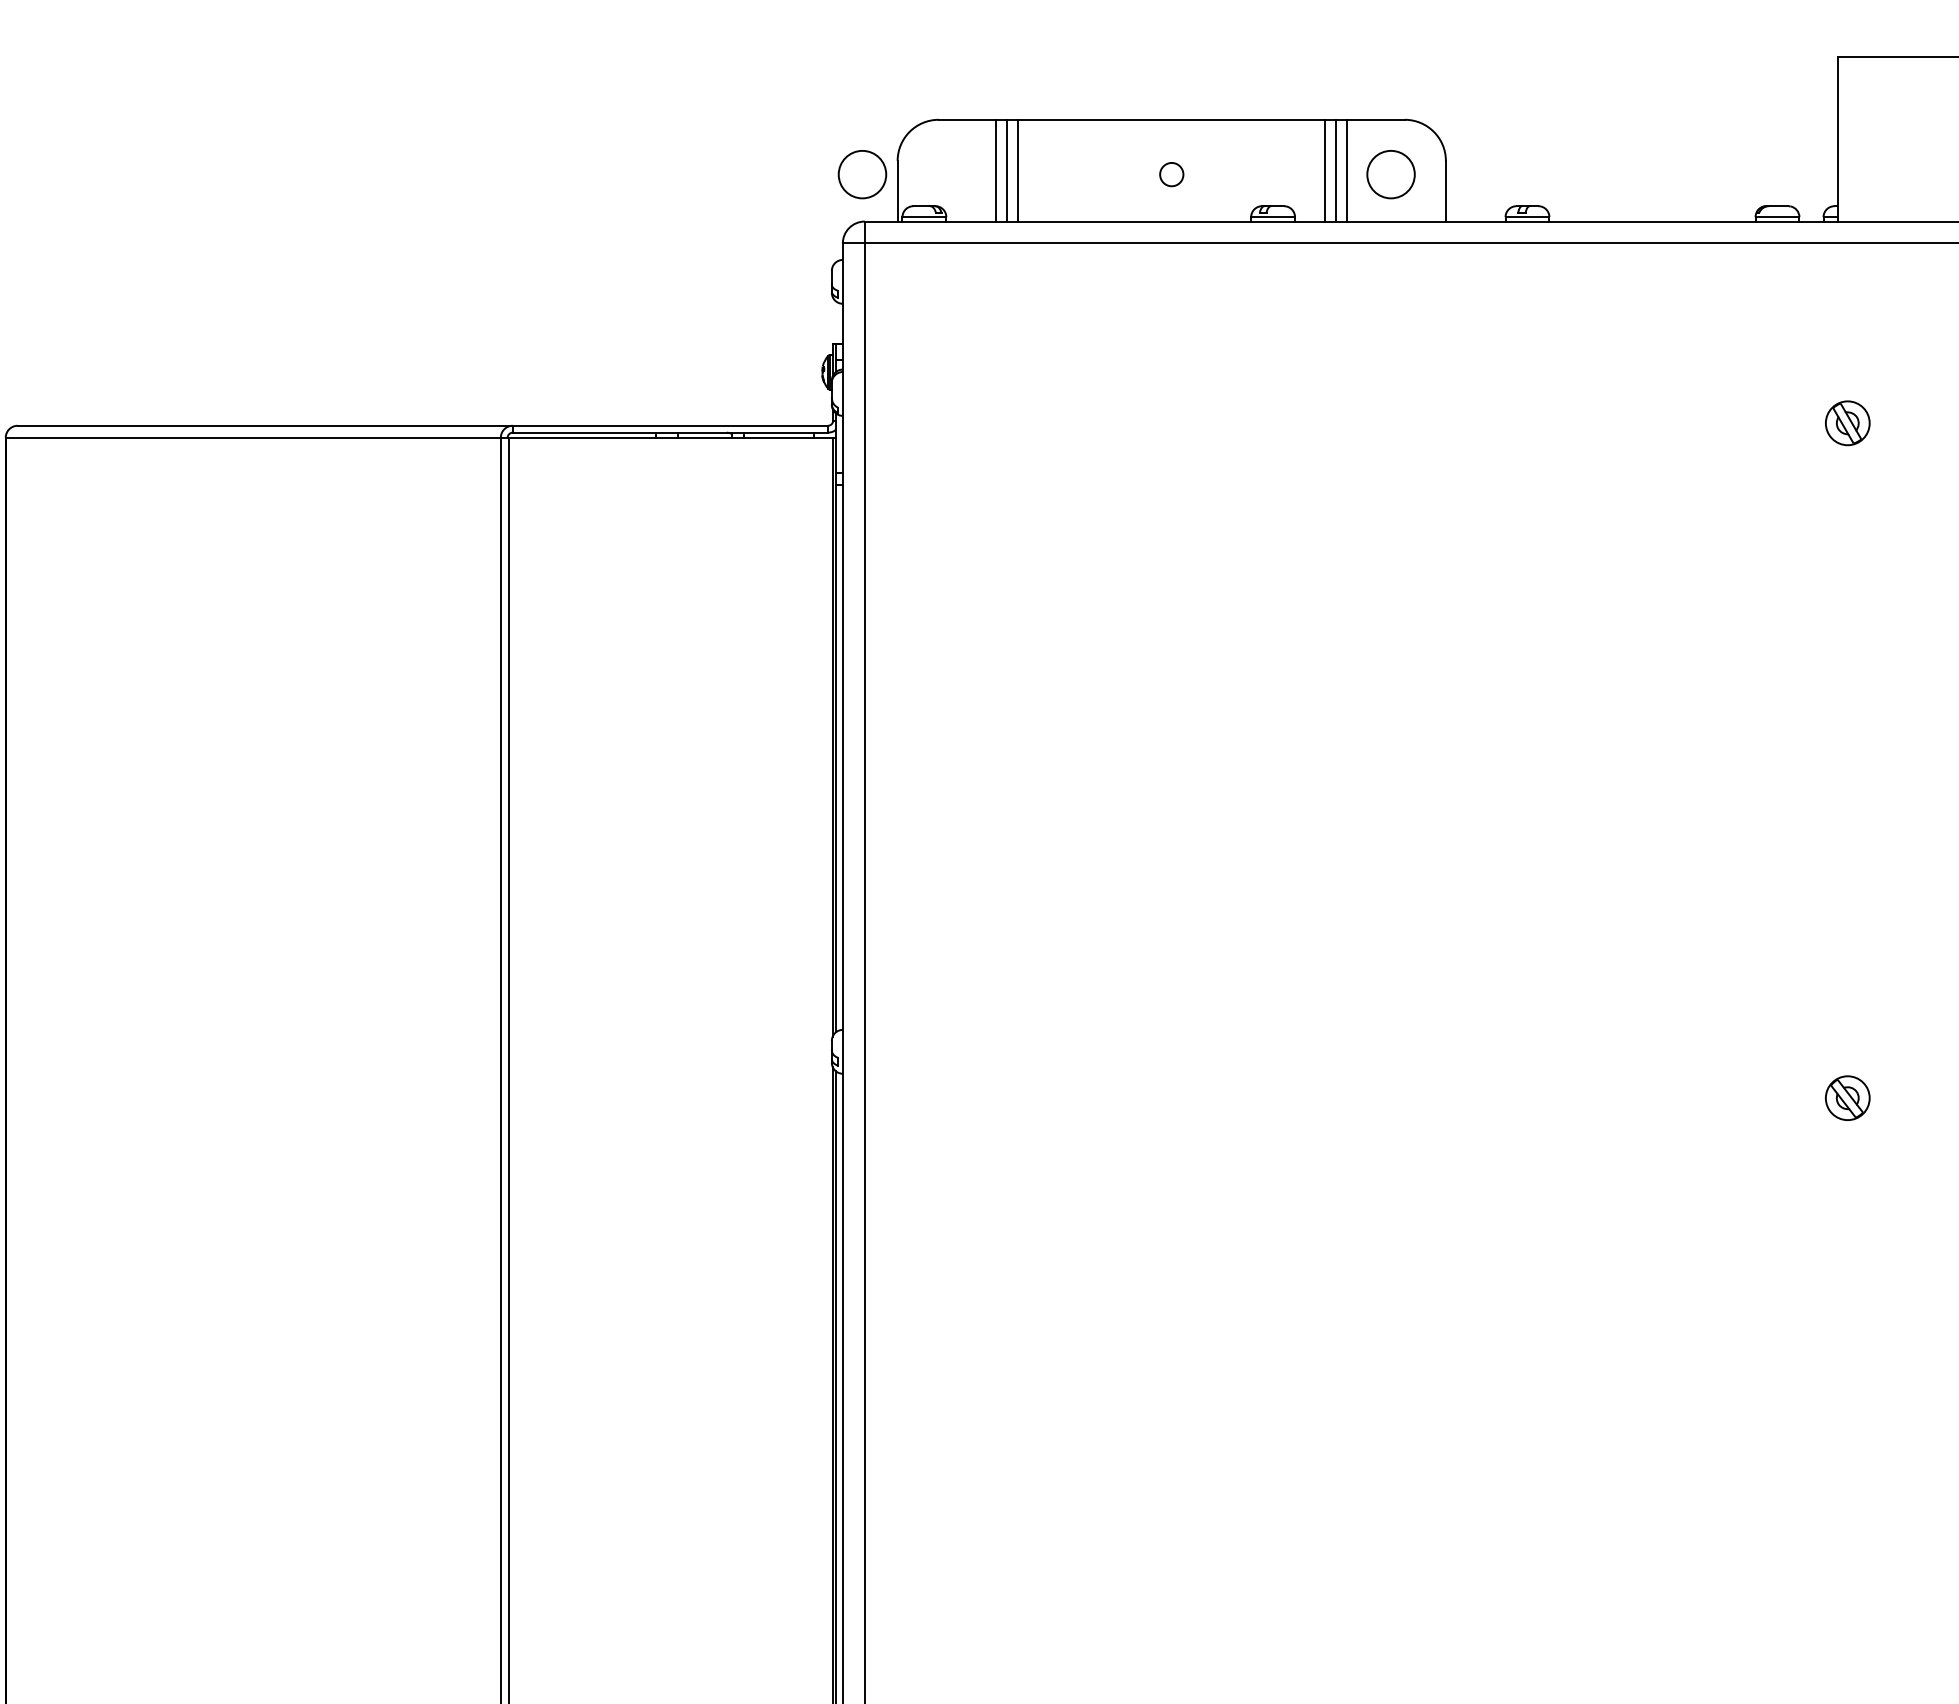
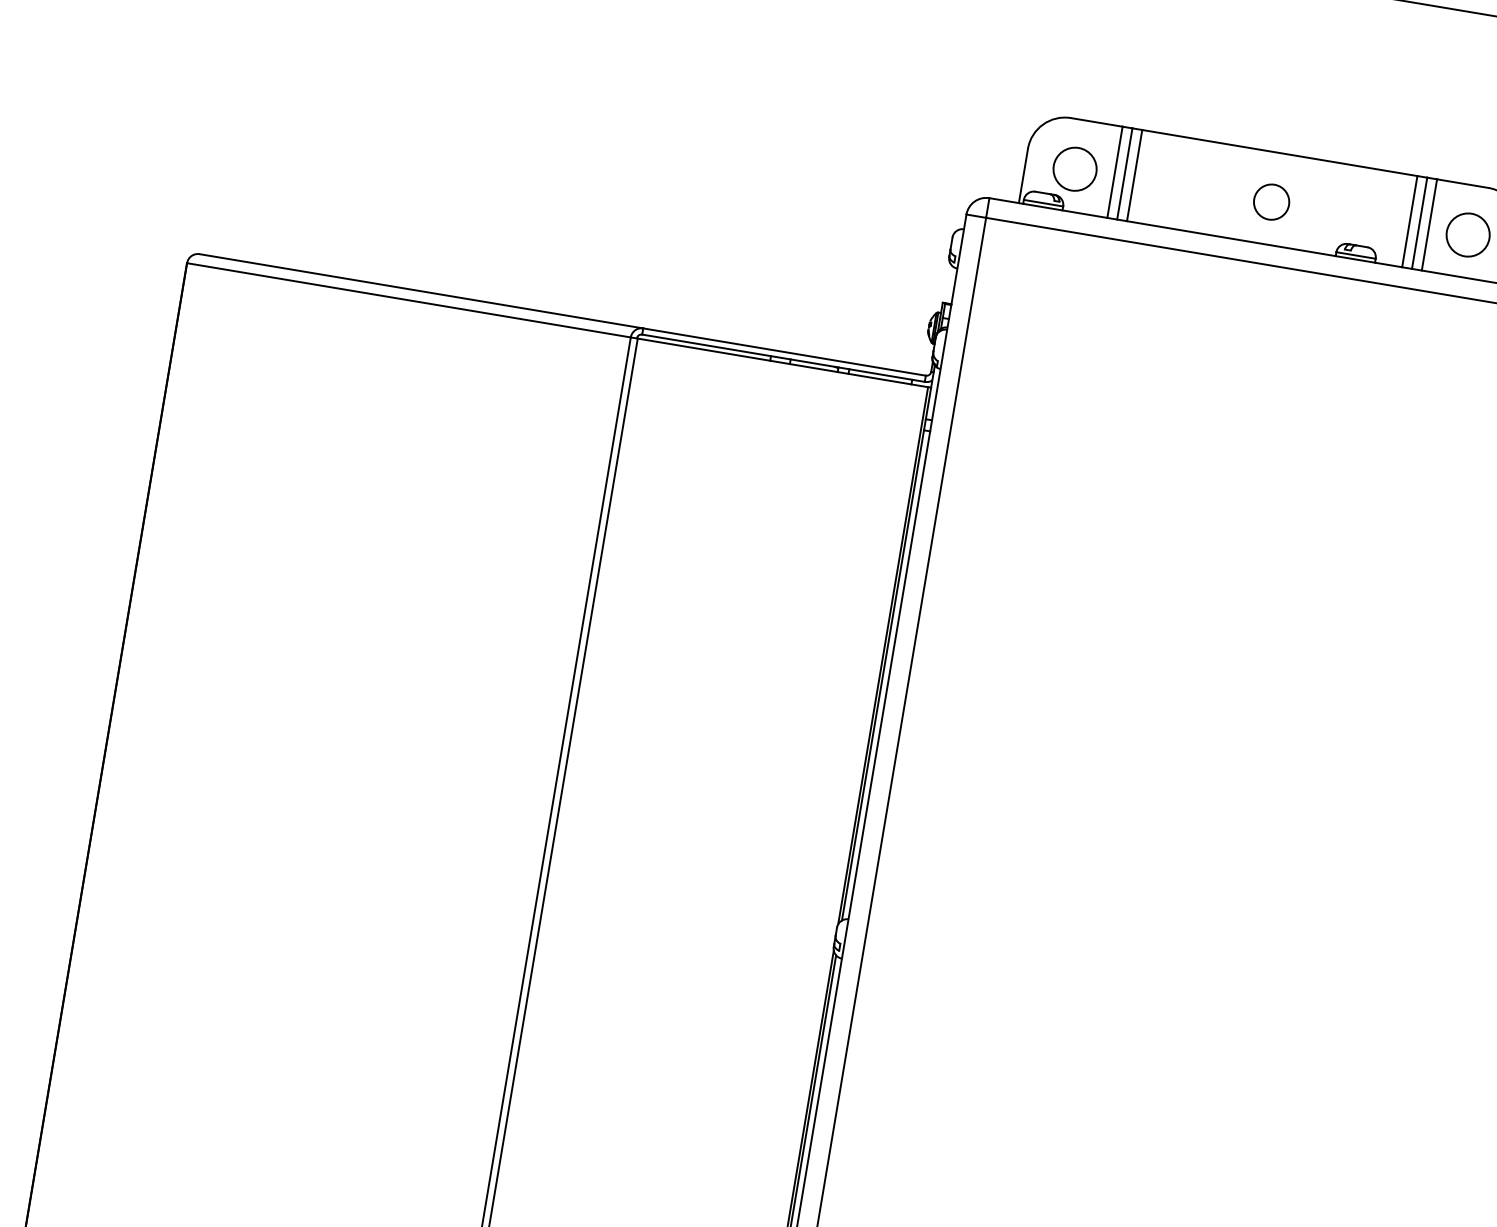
circle: (862, 174) -> (1075, 169), moved
circle: (1171, 174) -> (1271, 202), size x1.67

